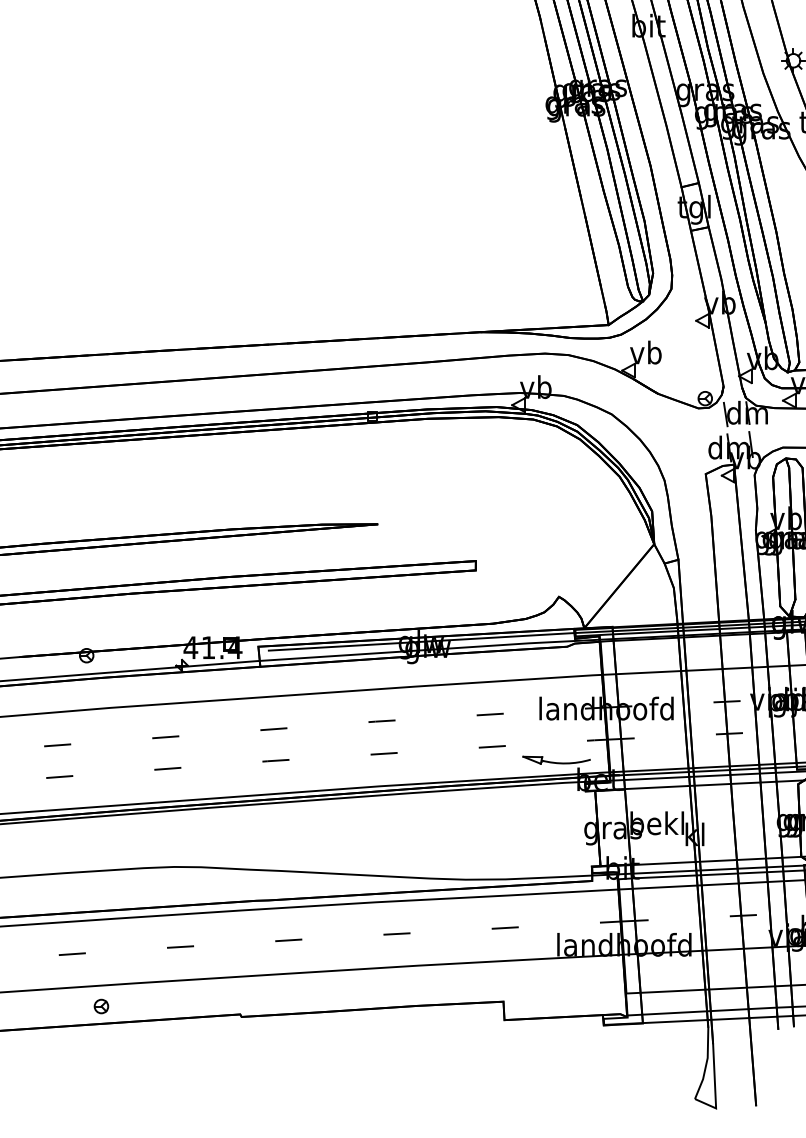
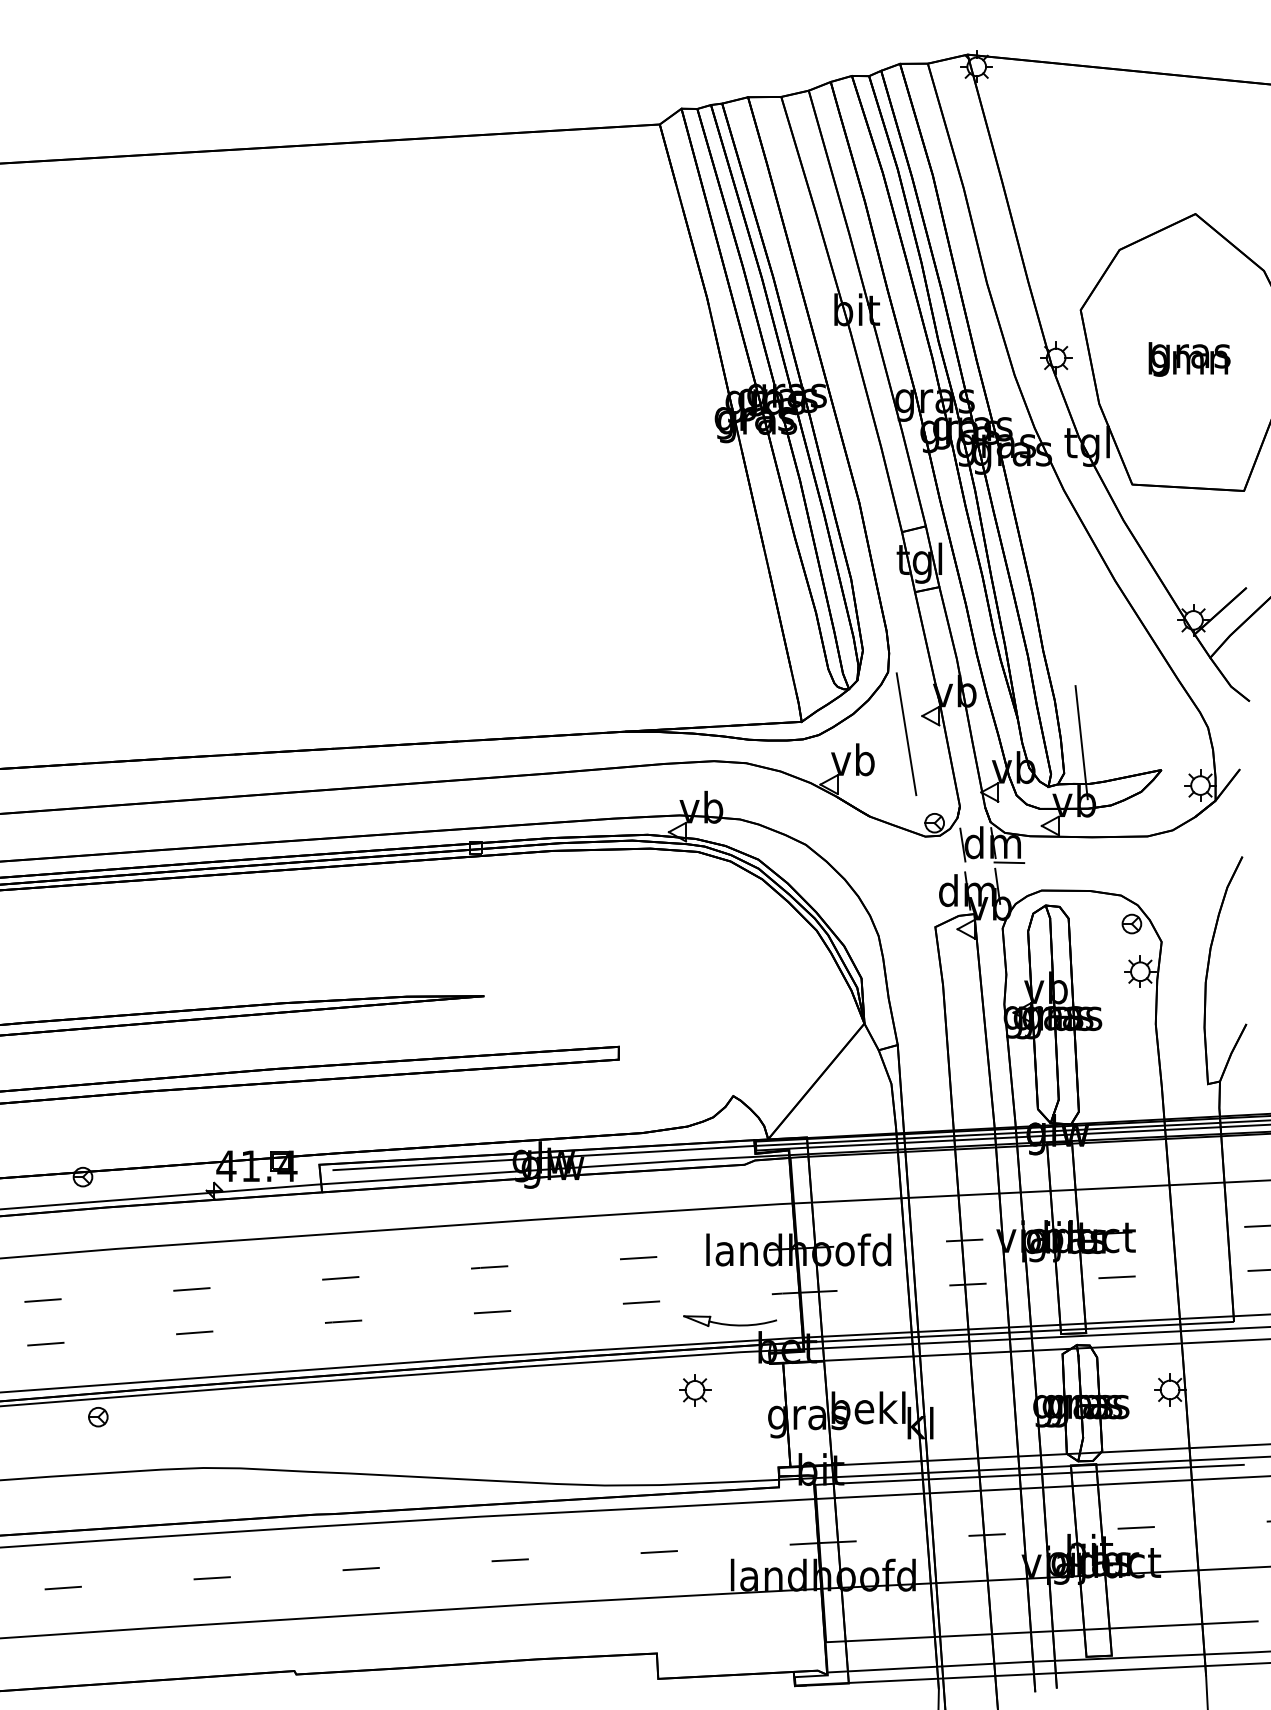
line: (684, 334) -> (906, 734), added
line: (759, 427) -> (1009, 862), added
part: (531, 810) -> (695, 1390), added
part: (101, 1006) -> (98, 1417), moved

